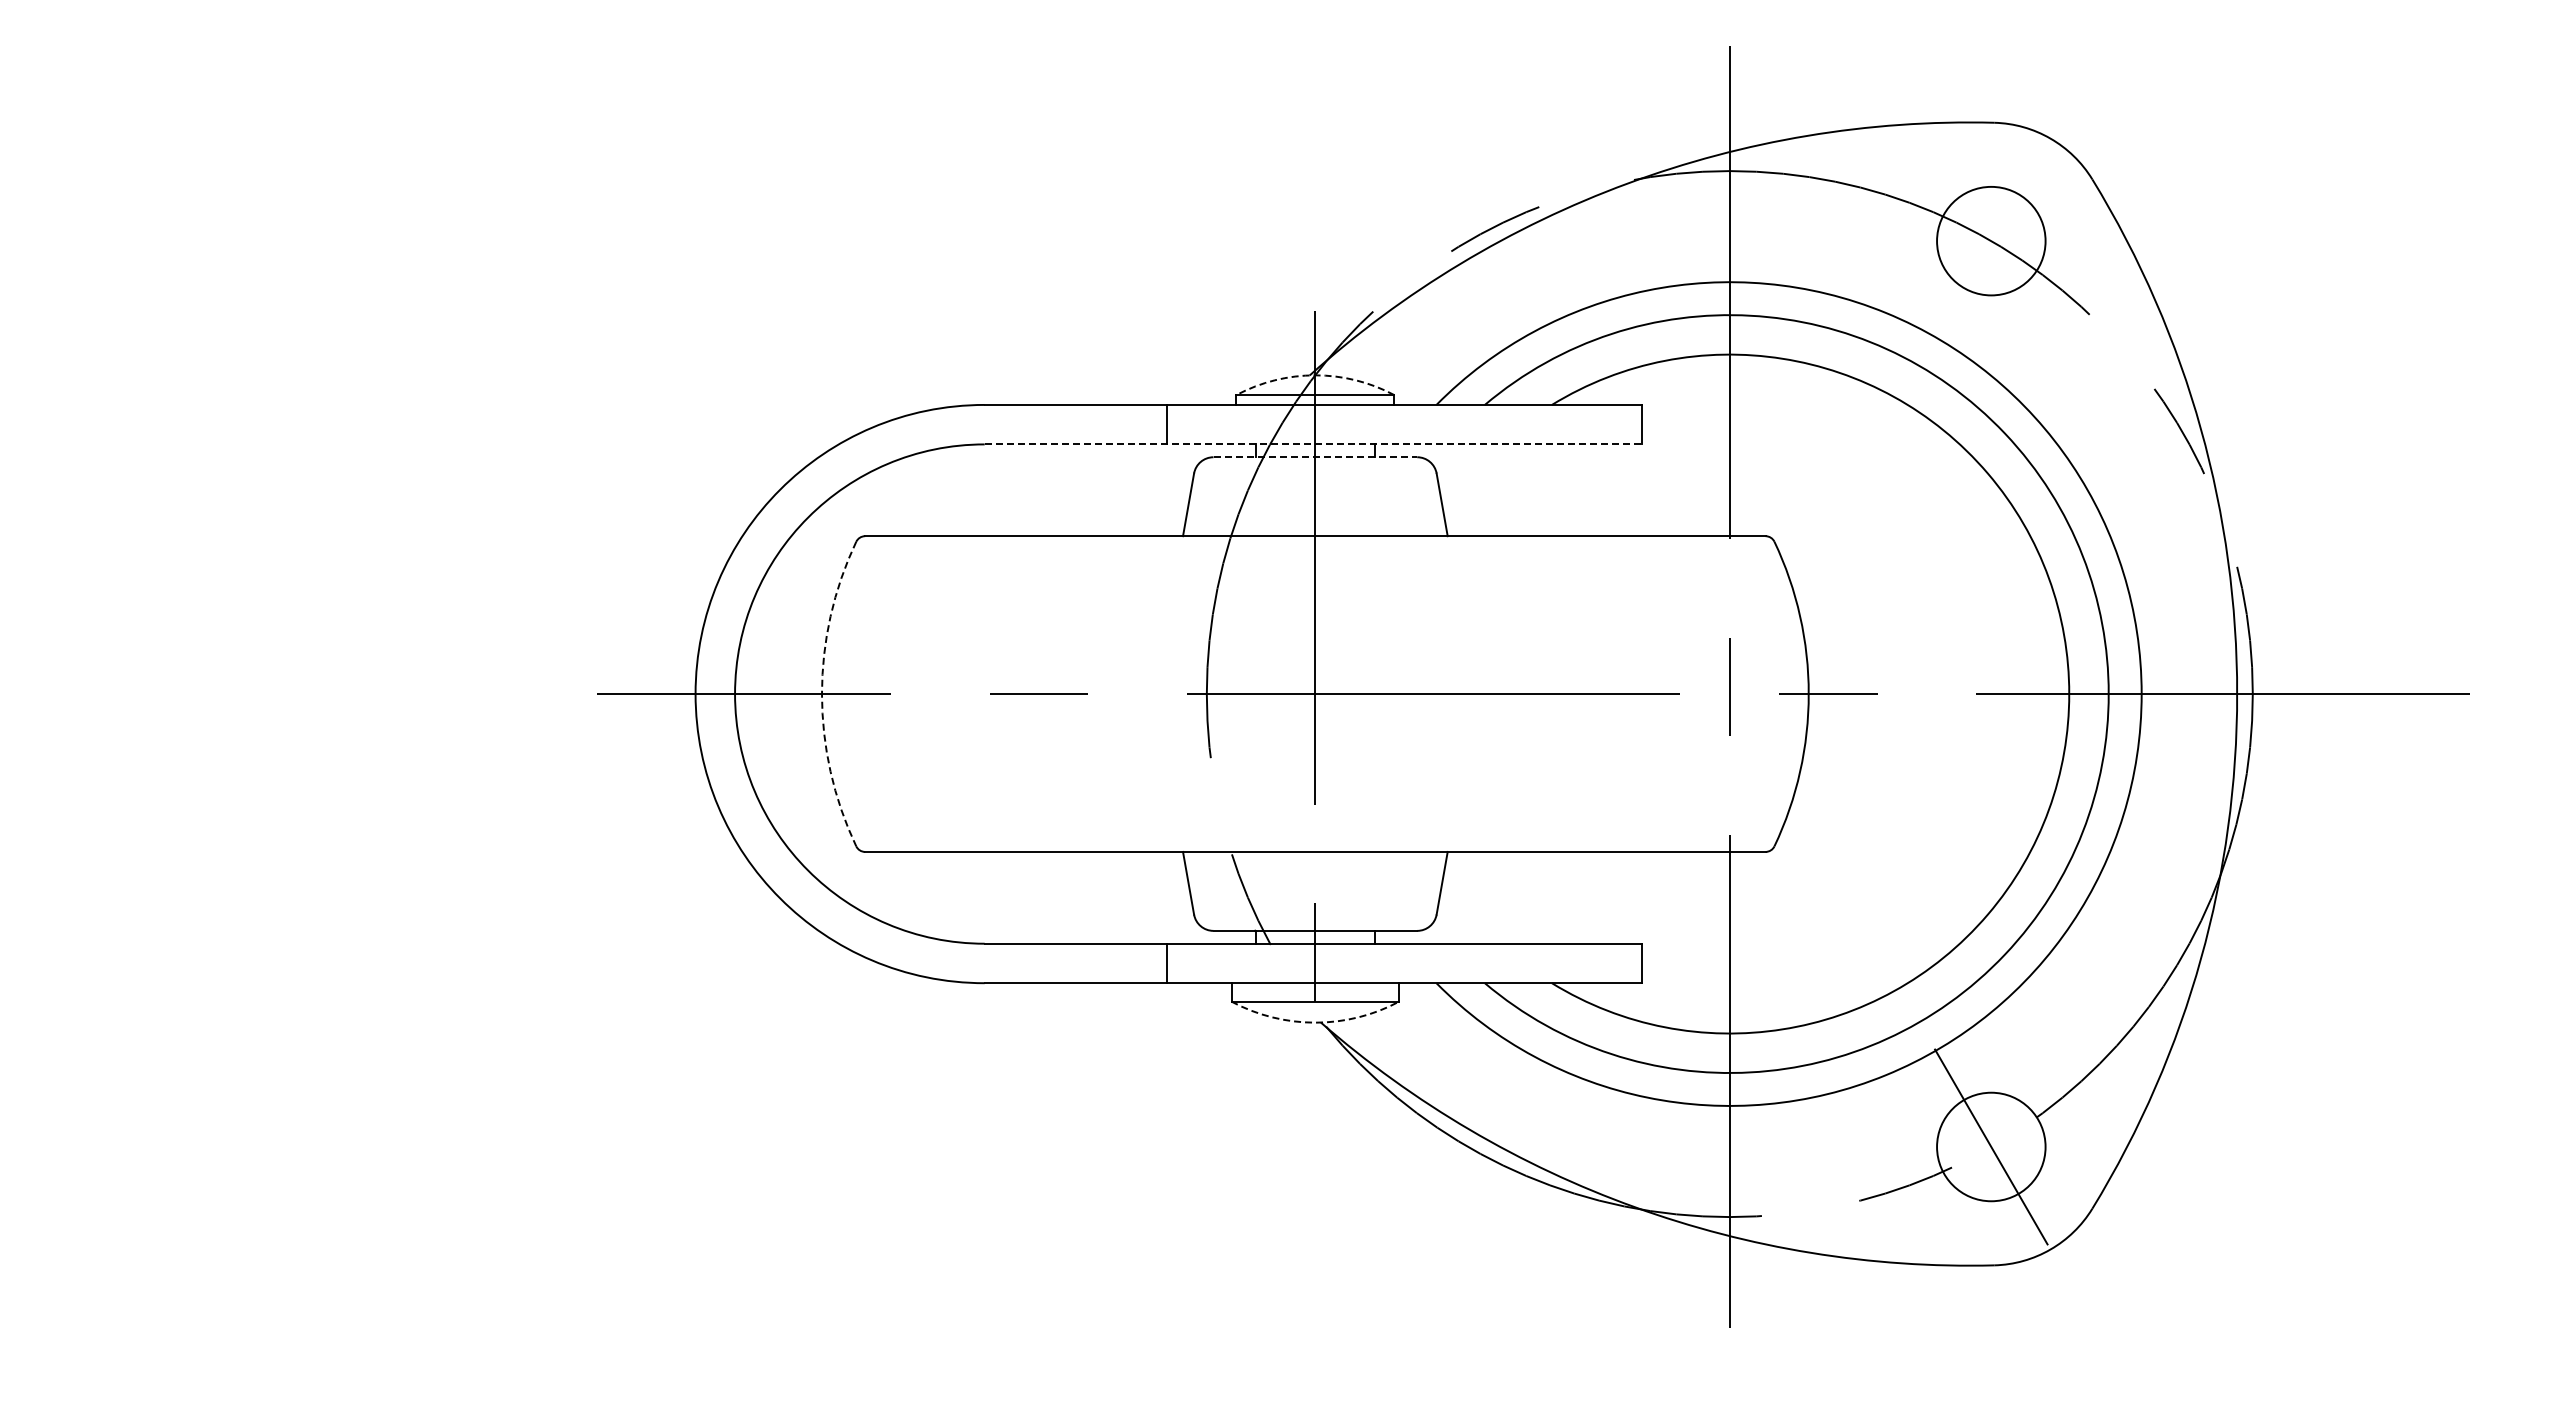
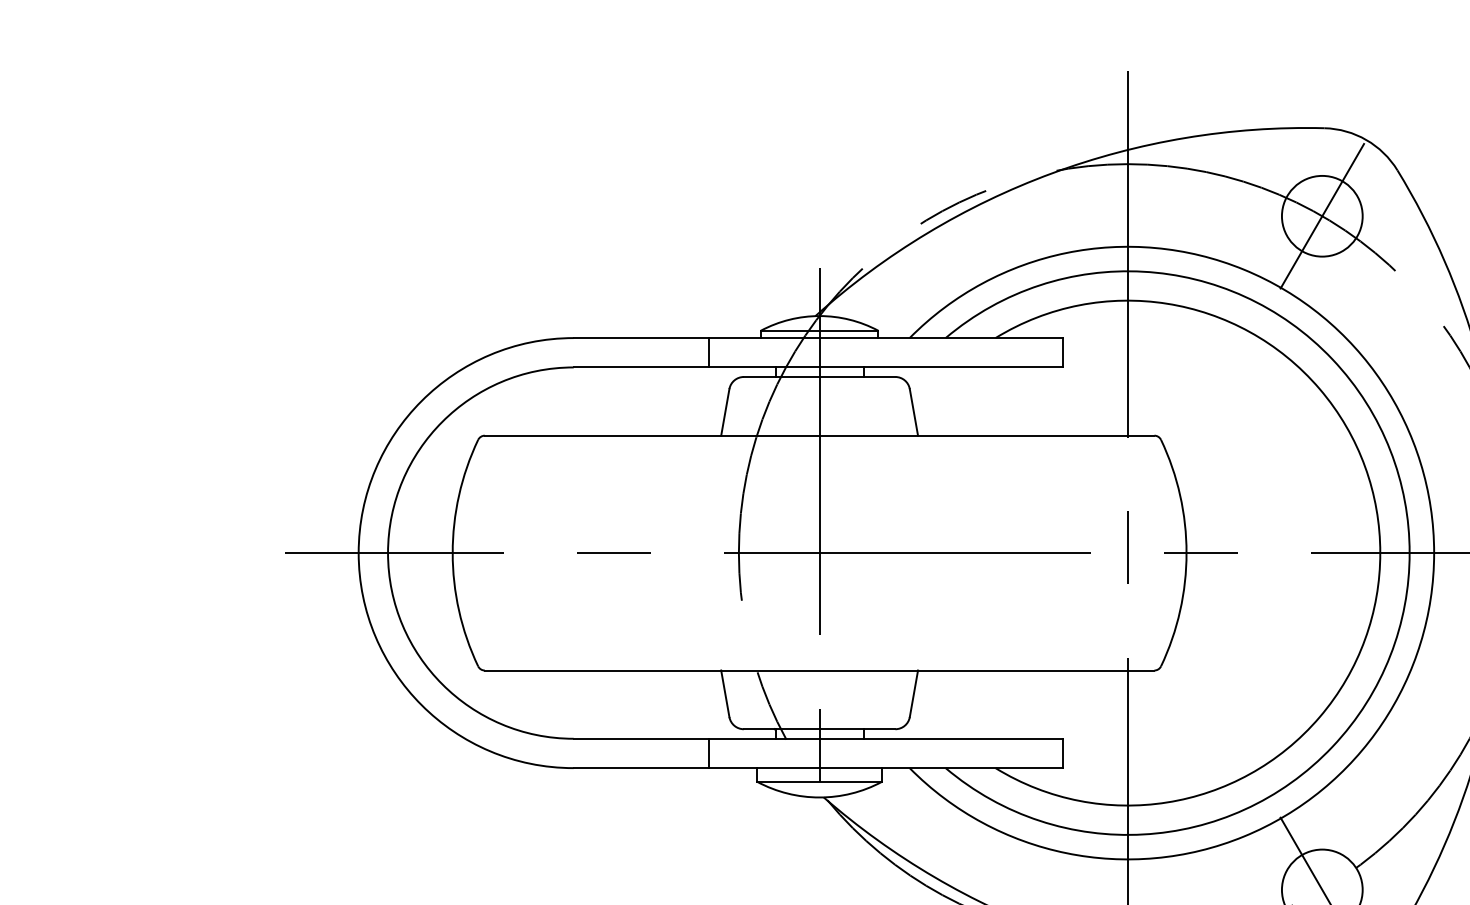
line: (1991, 240) -> (1322, 215), added
arc: (1315, 375) -> (819, 316), dashed -> solid
line: (1313, 444) -> (818, 367), dashed -> solid
line: (1315, 457) -> (819, 377), dashed -> solid
arc: (821, 694) -> (452, 553), dashed -> solid
arc: (1315, 1022) -> (819, 797), dashed -> solid

